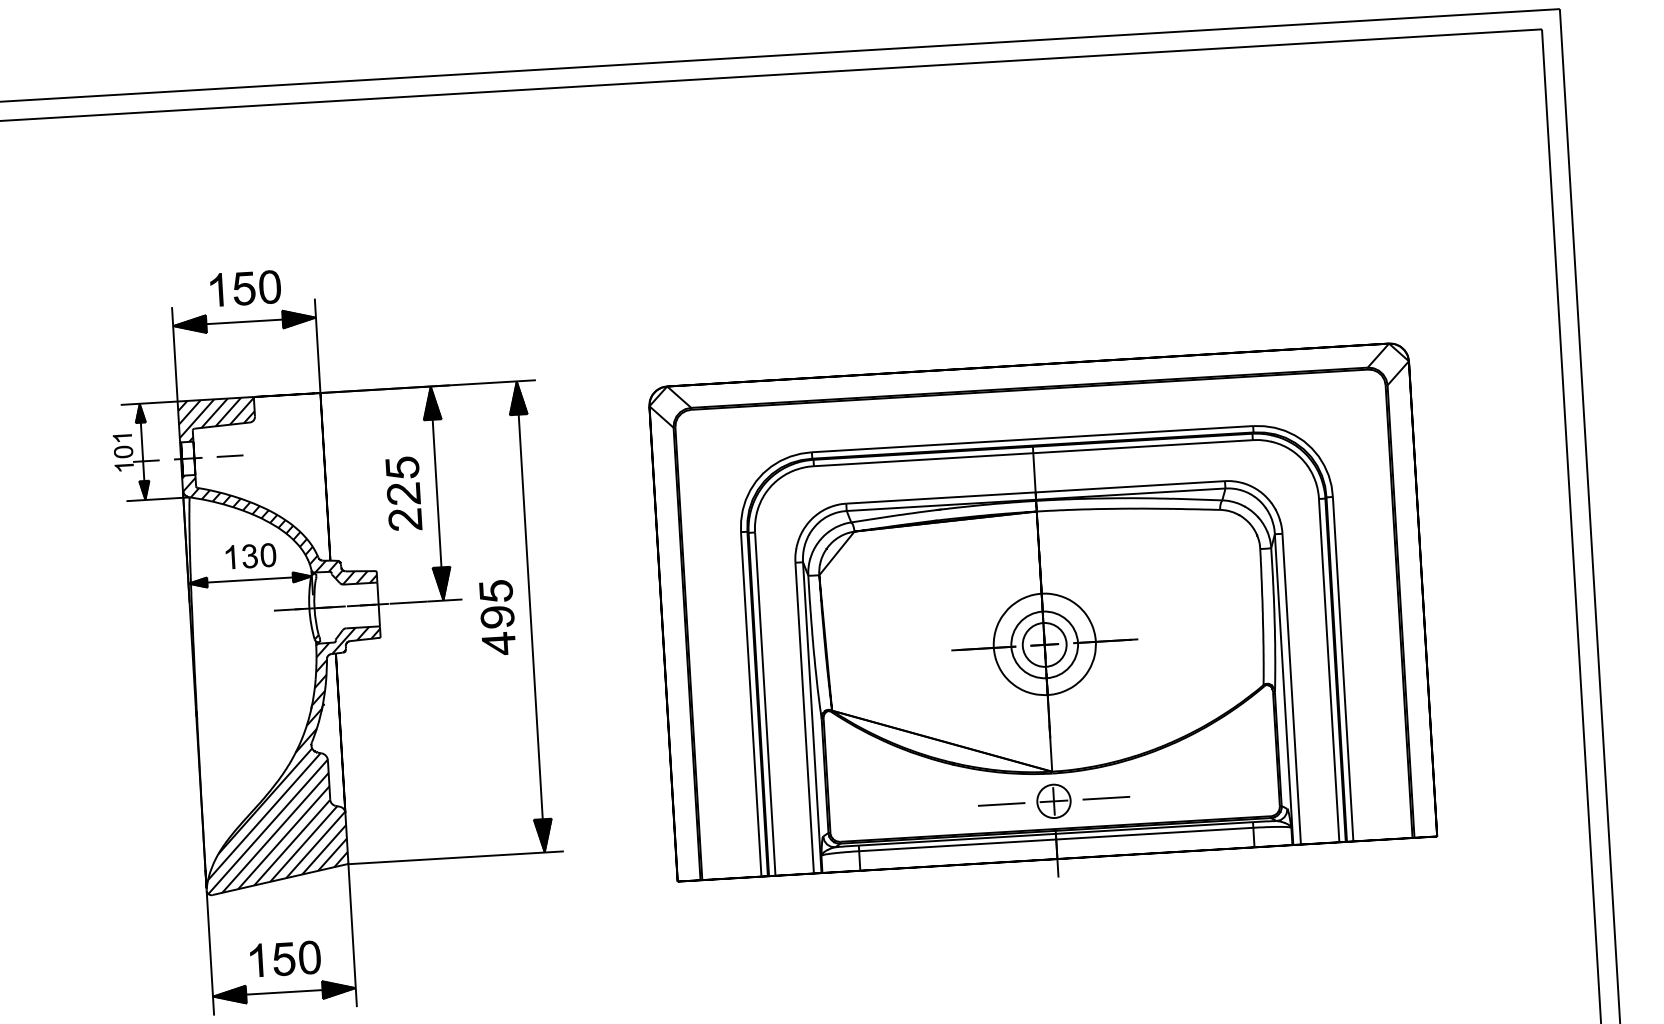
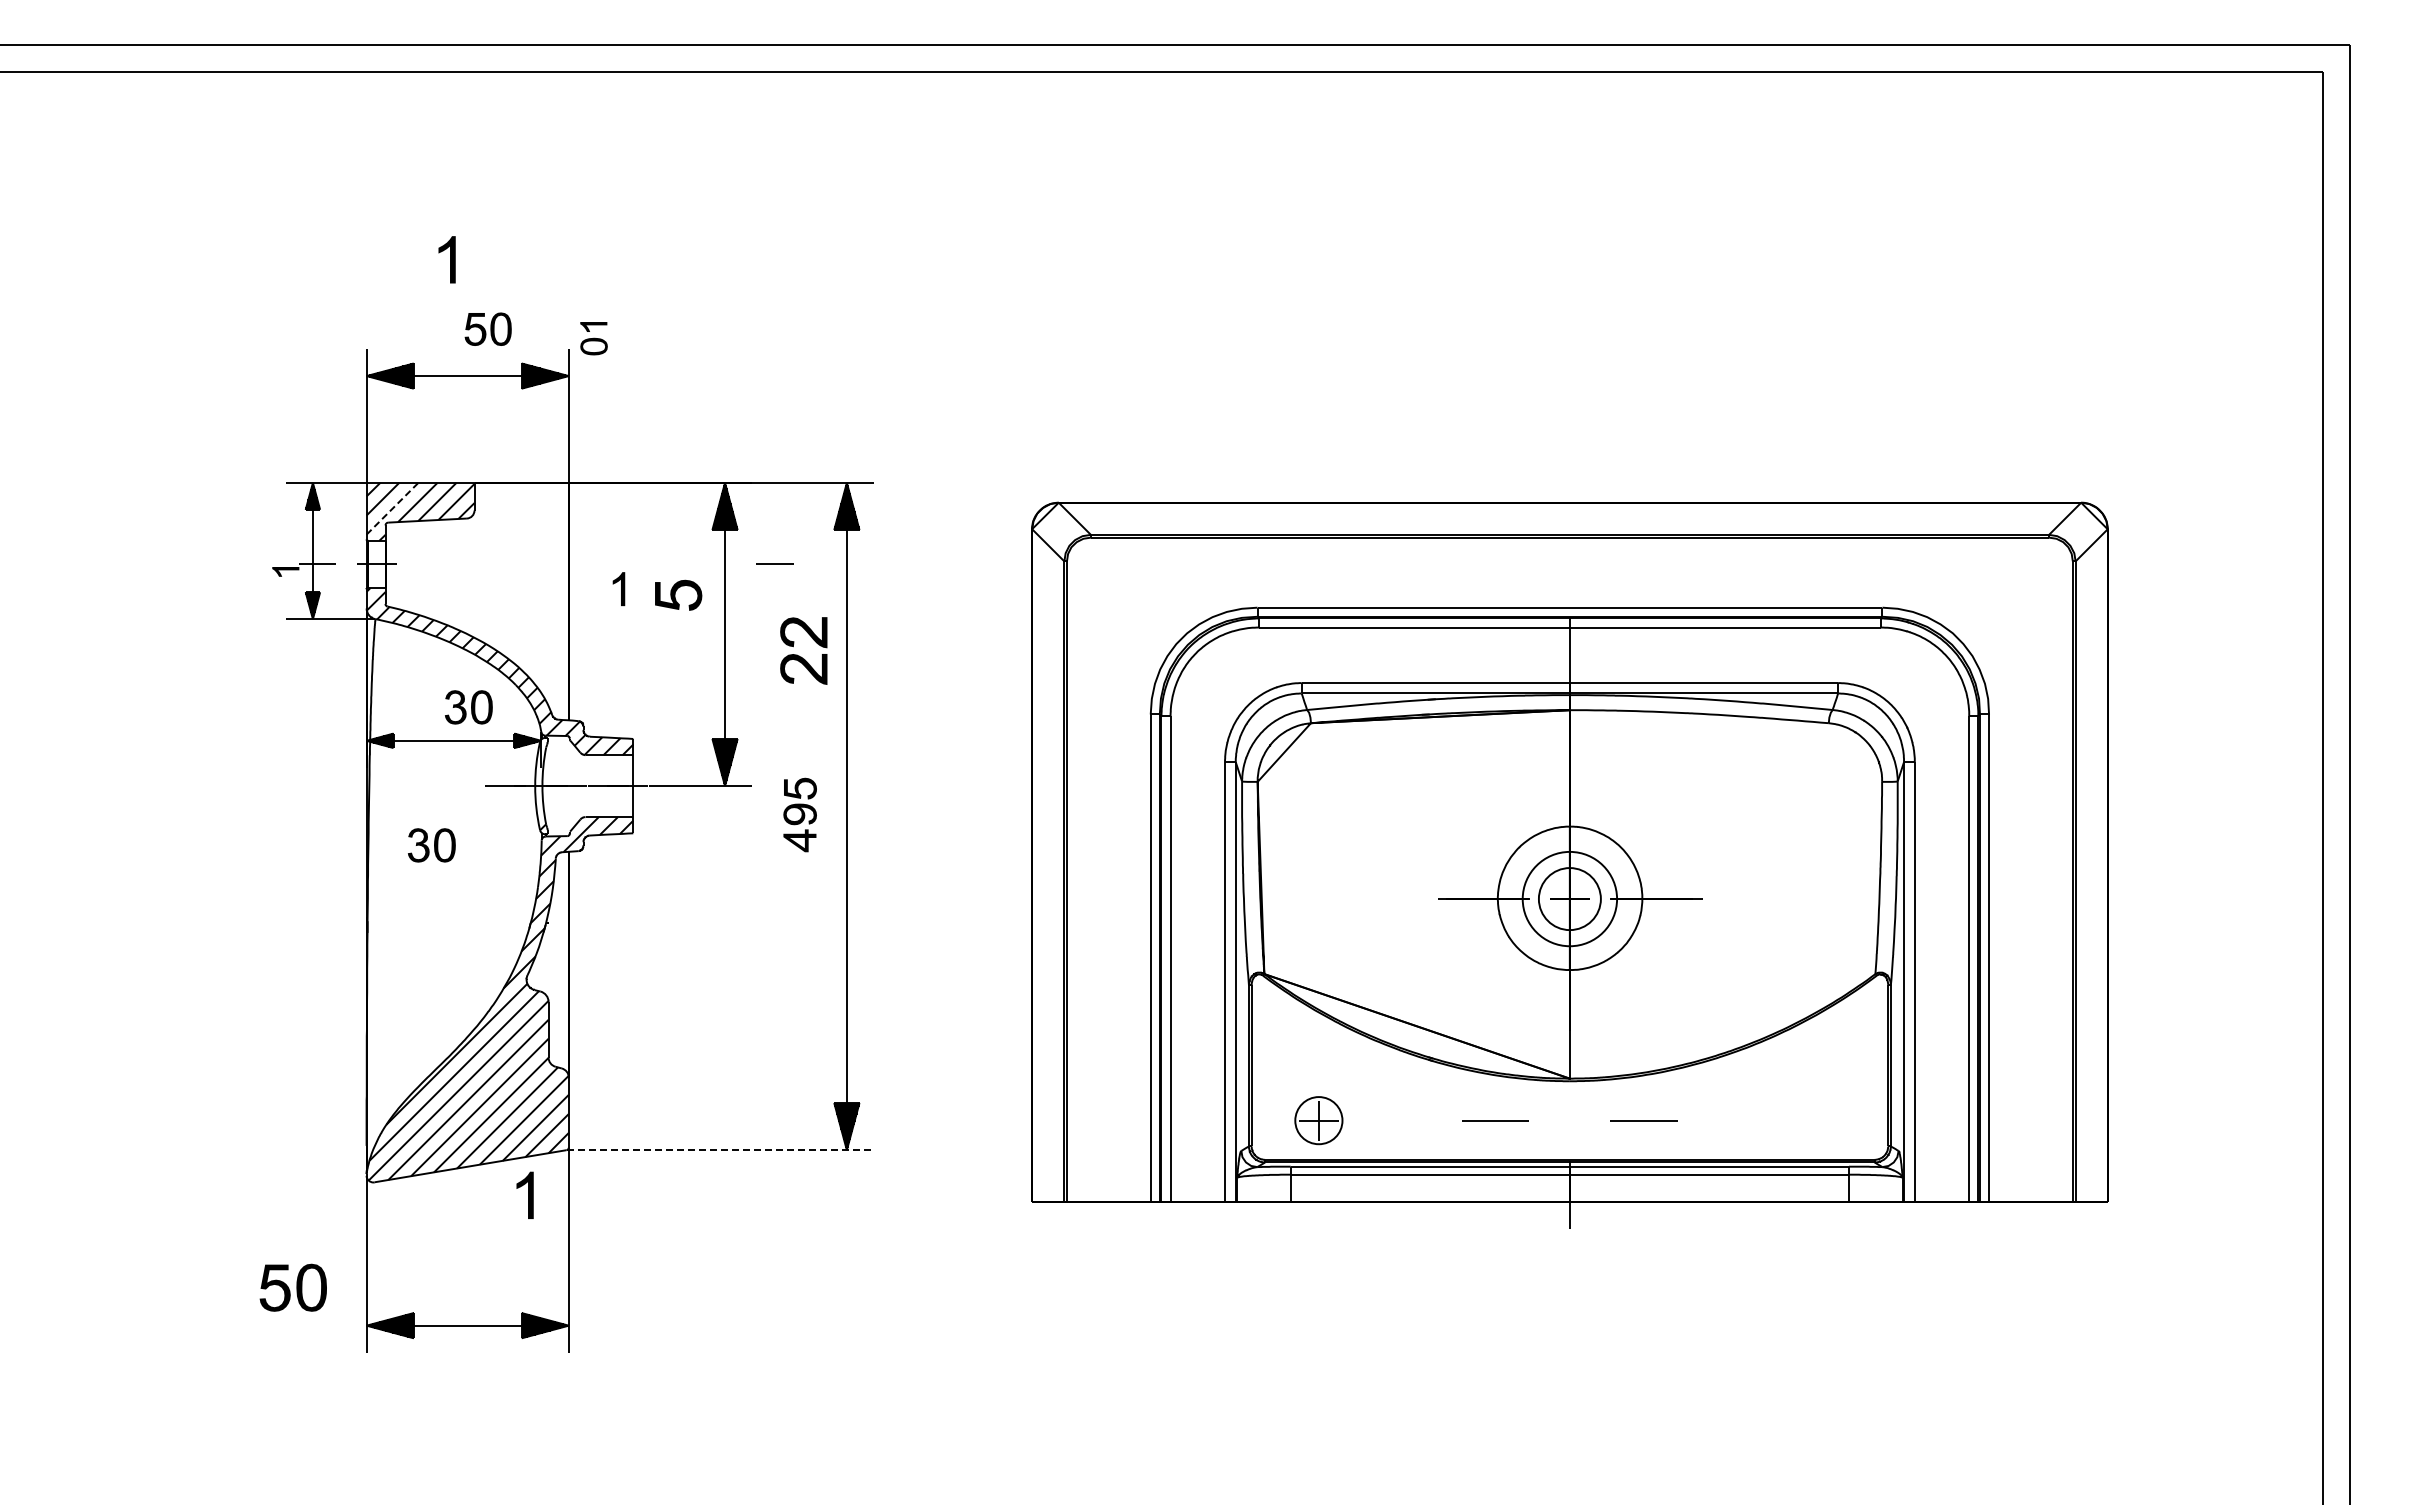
part: (256, 288) -> (487, 329), size x0.7
part: (216, 289) -> (446, 259), moved
line: (197, 418) -> (392, 508), solid -> dashed
part: (122, 446) -> (593, 338), moved
line: (229, 455) -> (774, 563), moved
part: (403, 511) -> (801, 656), moved
part: (230, 557) -> (618, 589), moved
part: (497, 617) -> (800, 814), size x0.7
part: (238, 654) -> (431, 845), added
part: (1053, 801) -> (1318, 1120), moved
line: (455, 858) -> (720, 1150), solid -> dashed
part: (296, 958) -> (292, 1287), moved
part: (256, 959) -> (524, 1194), moved

